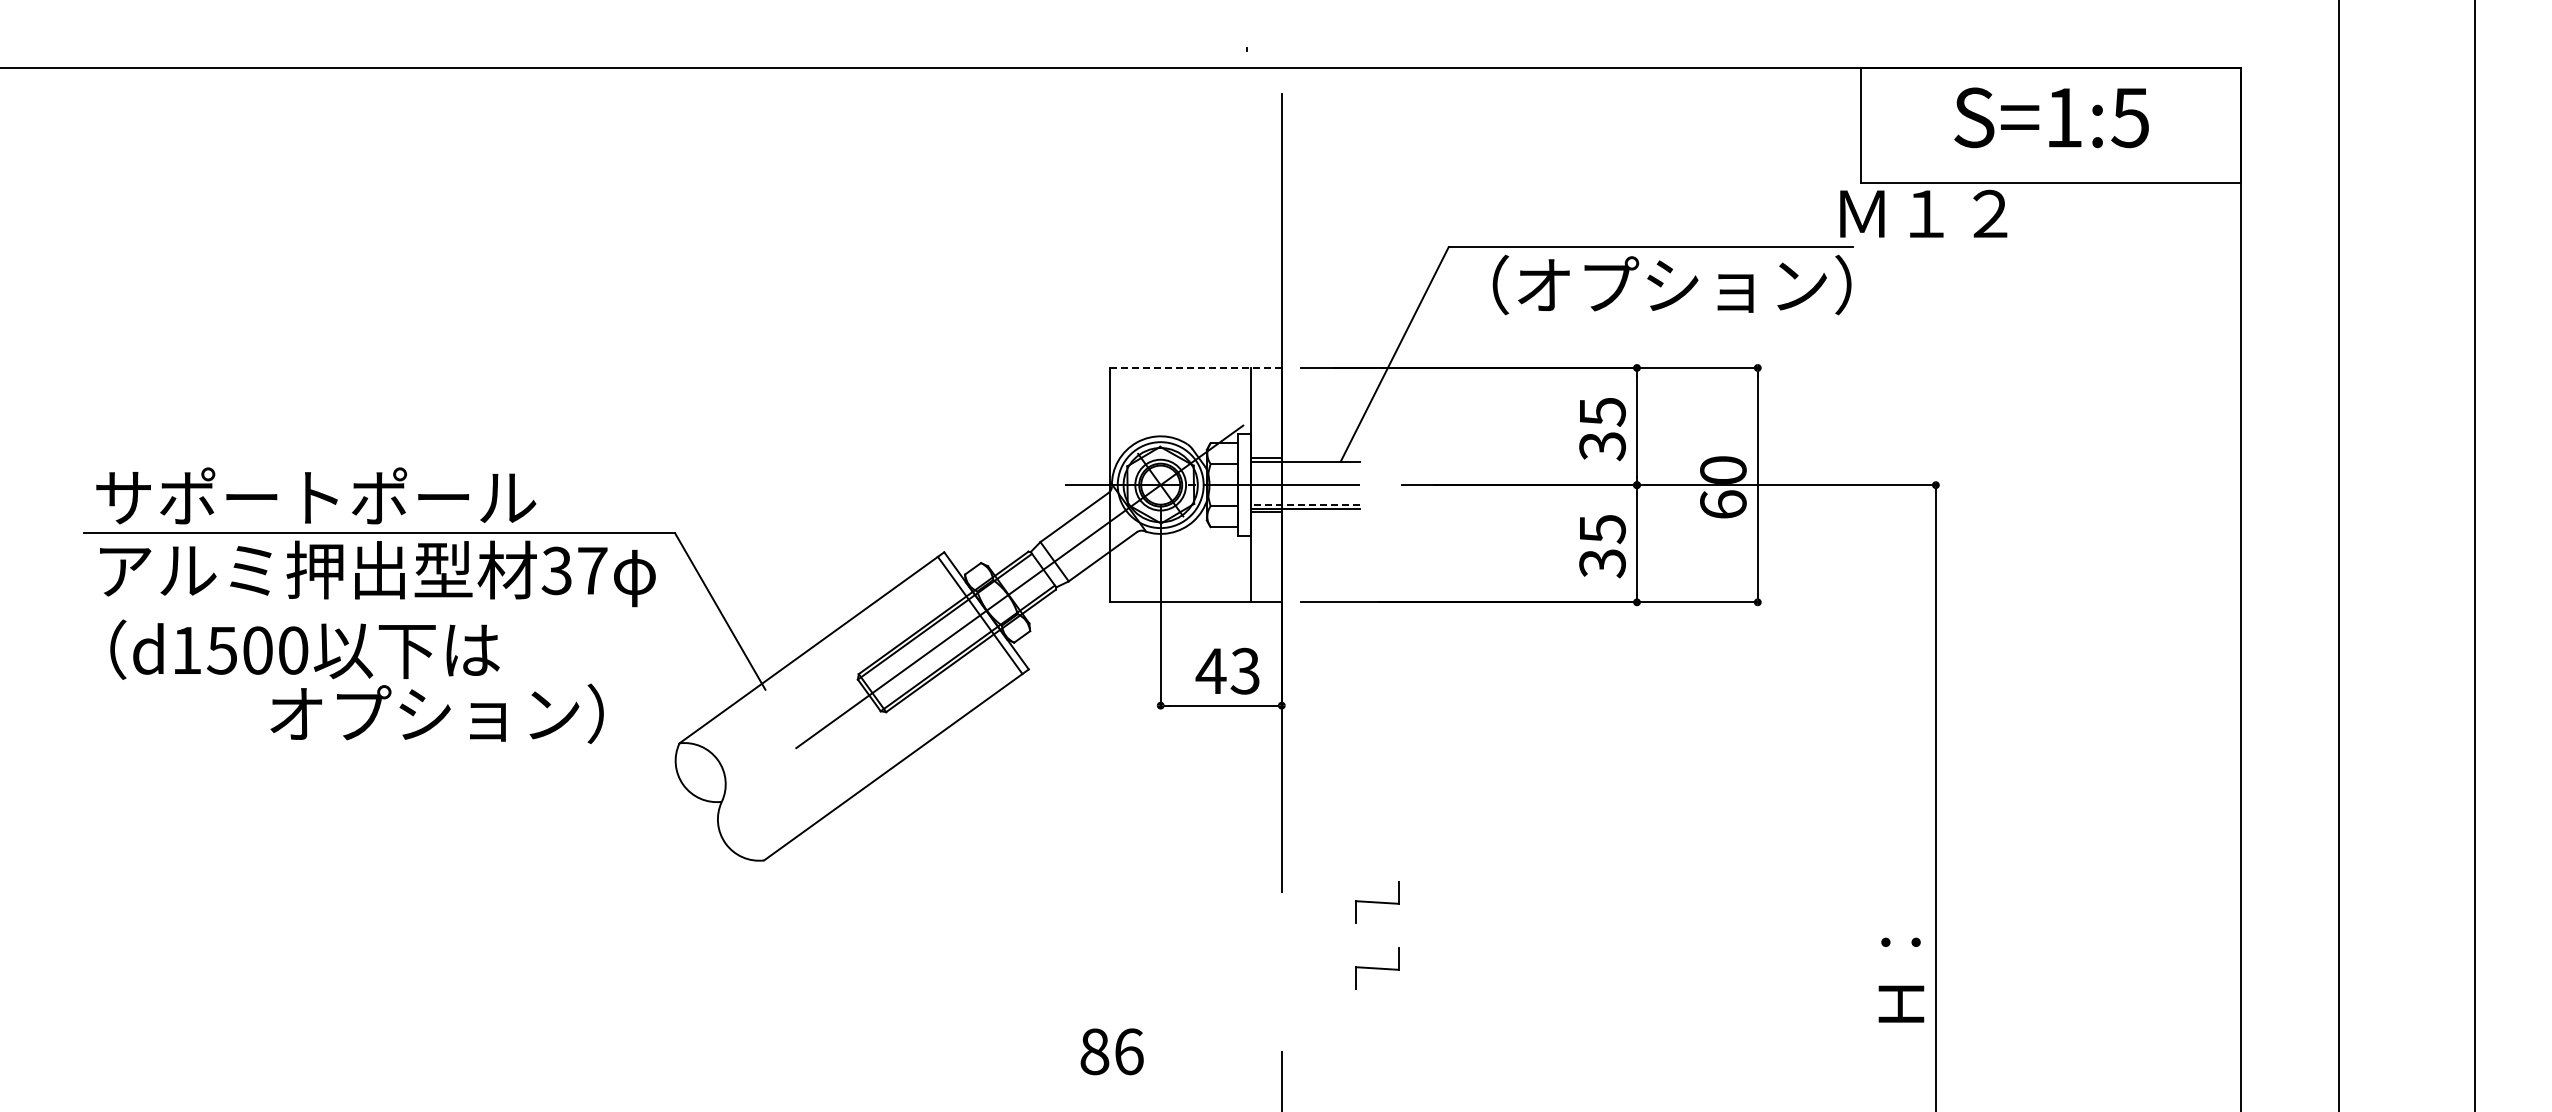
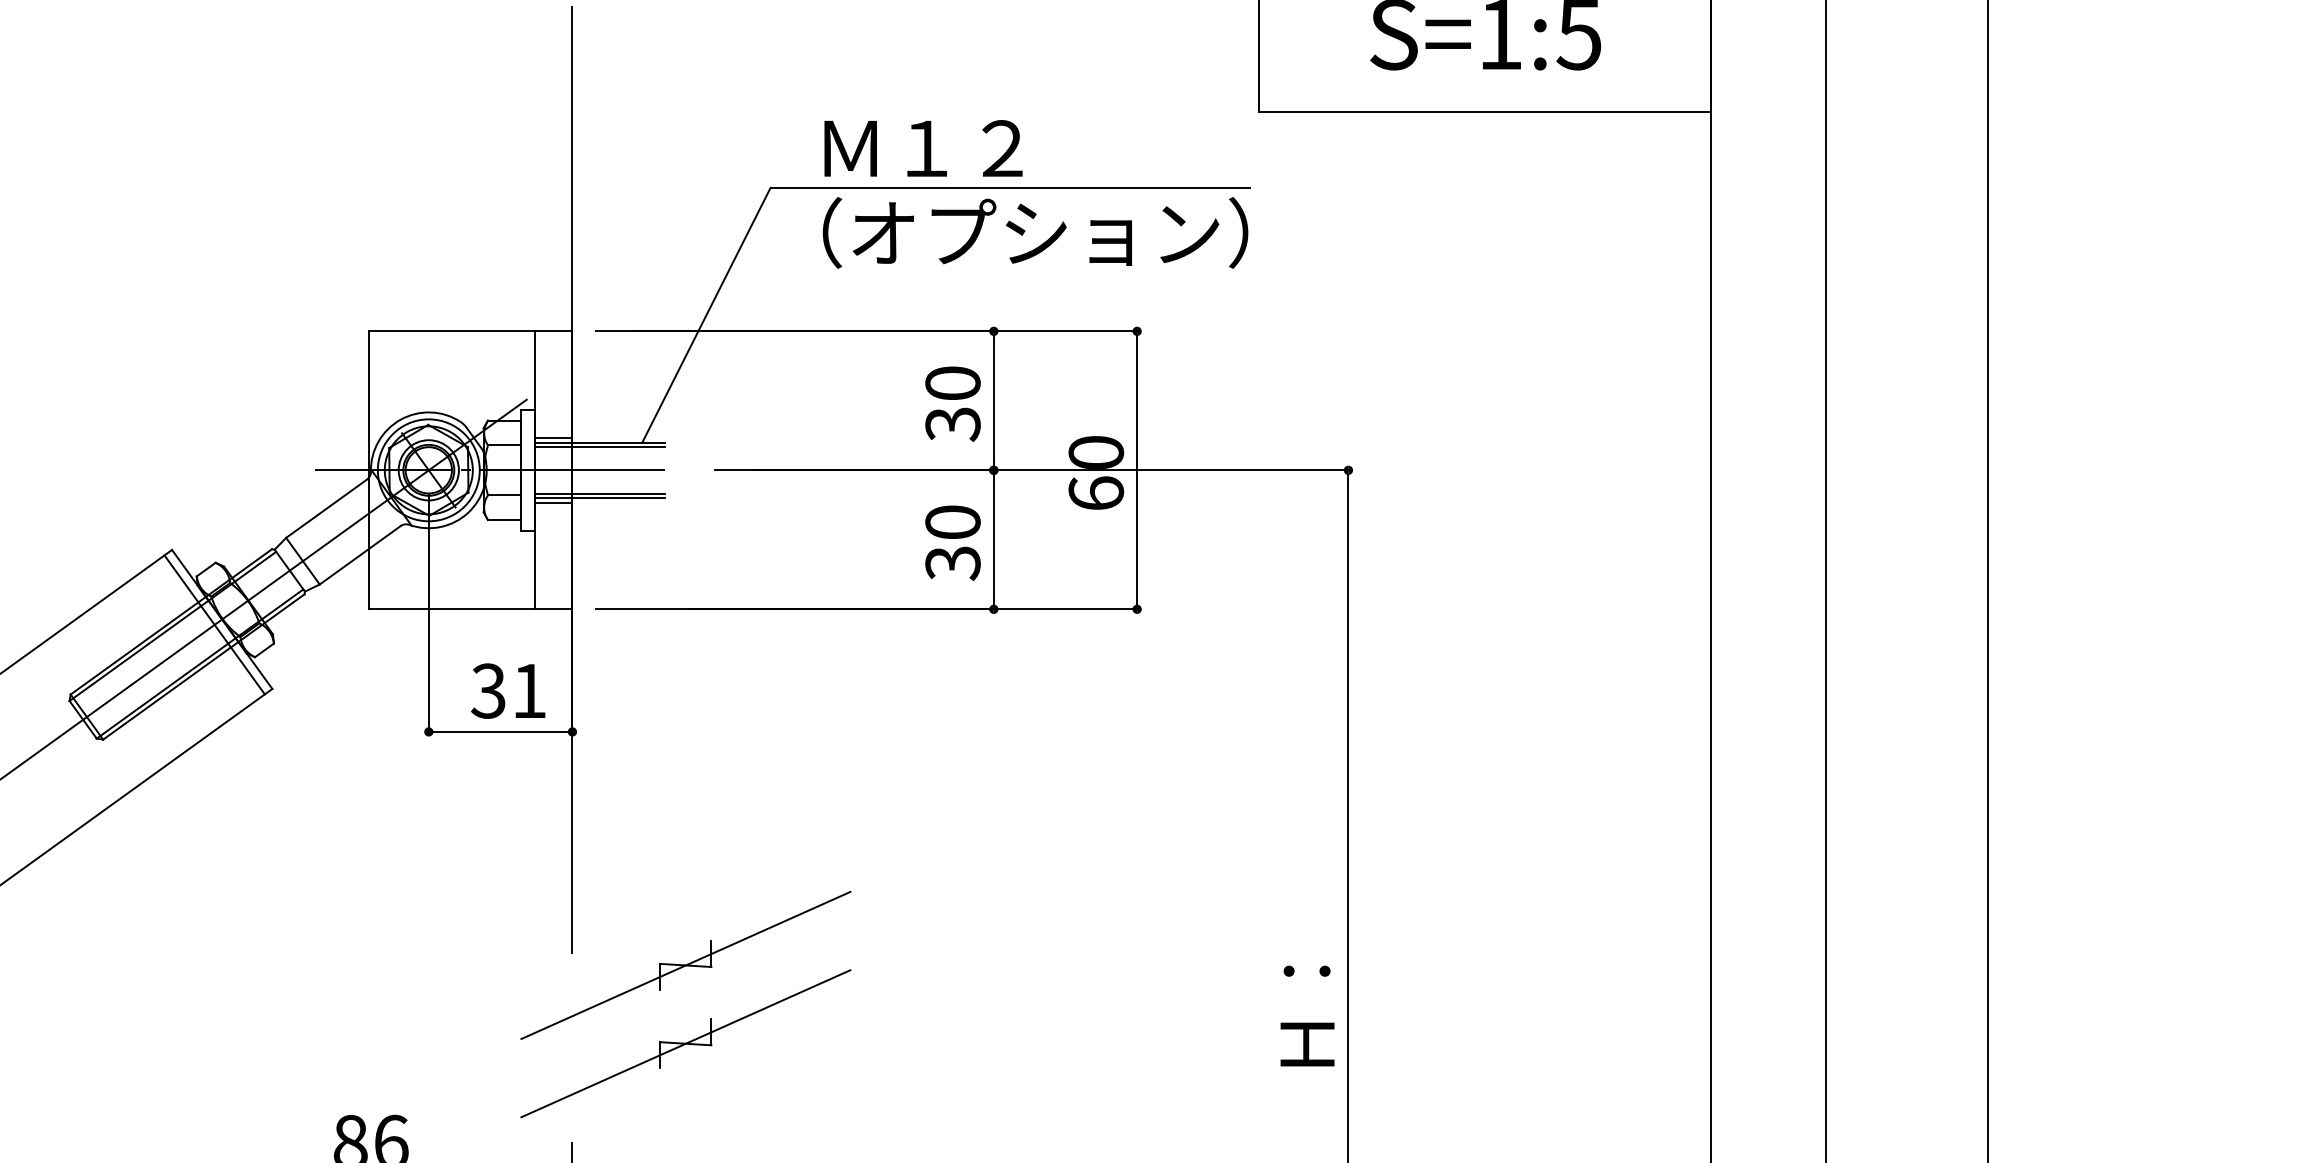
text: (1923, 213) -> (923, 148), moved
line: (1195, 367) -> (470, 330), dashed -> solid
text: (1602, 411) -> (952, 382), 35 -> 30
line: (1304, 465) -> (599, 447), added
line: (1305, 504) -> (600, 493), dashed -> solid
text: (1602, 529) -> (952, 522), 35 -> 30
text: (1227, 670) -> (508, 690), 43 -> 31
line: (1377, 902) -> (685, 965), added
line: (1377, 968) -> (685, 1043), added
text: (1901, 979) -> (1307, 1015), moved

